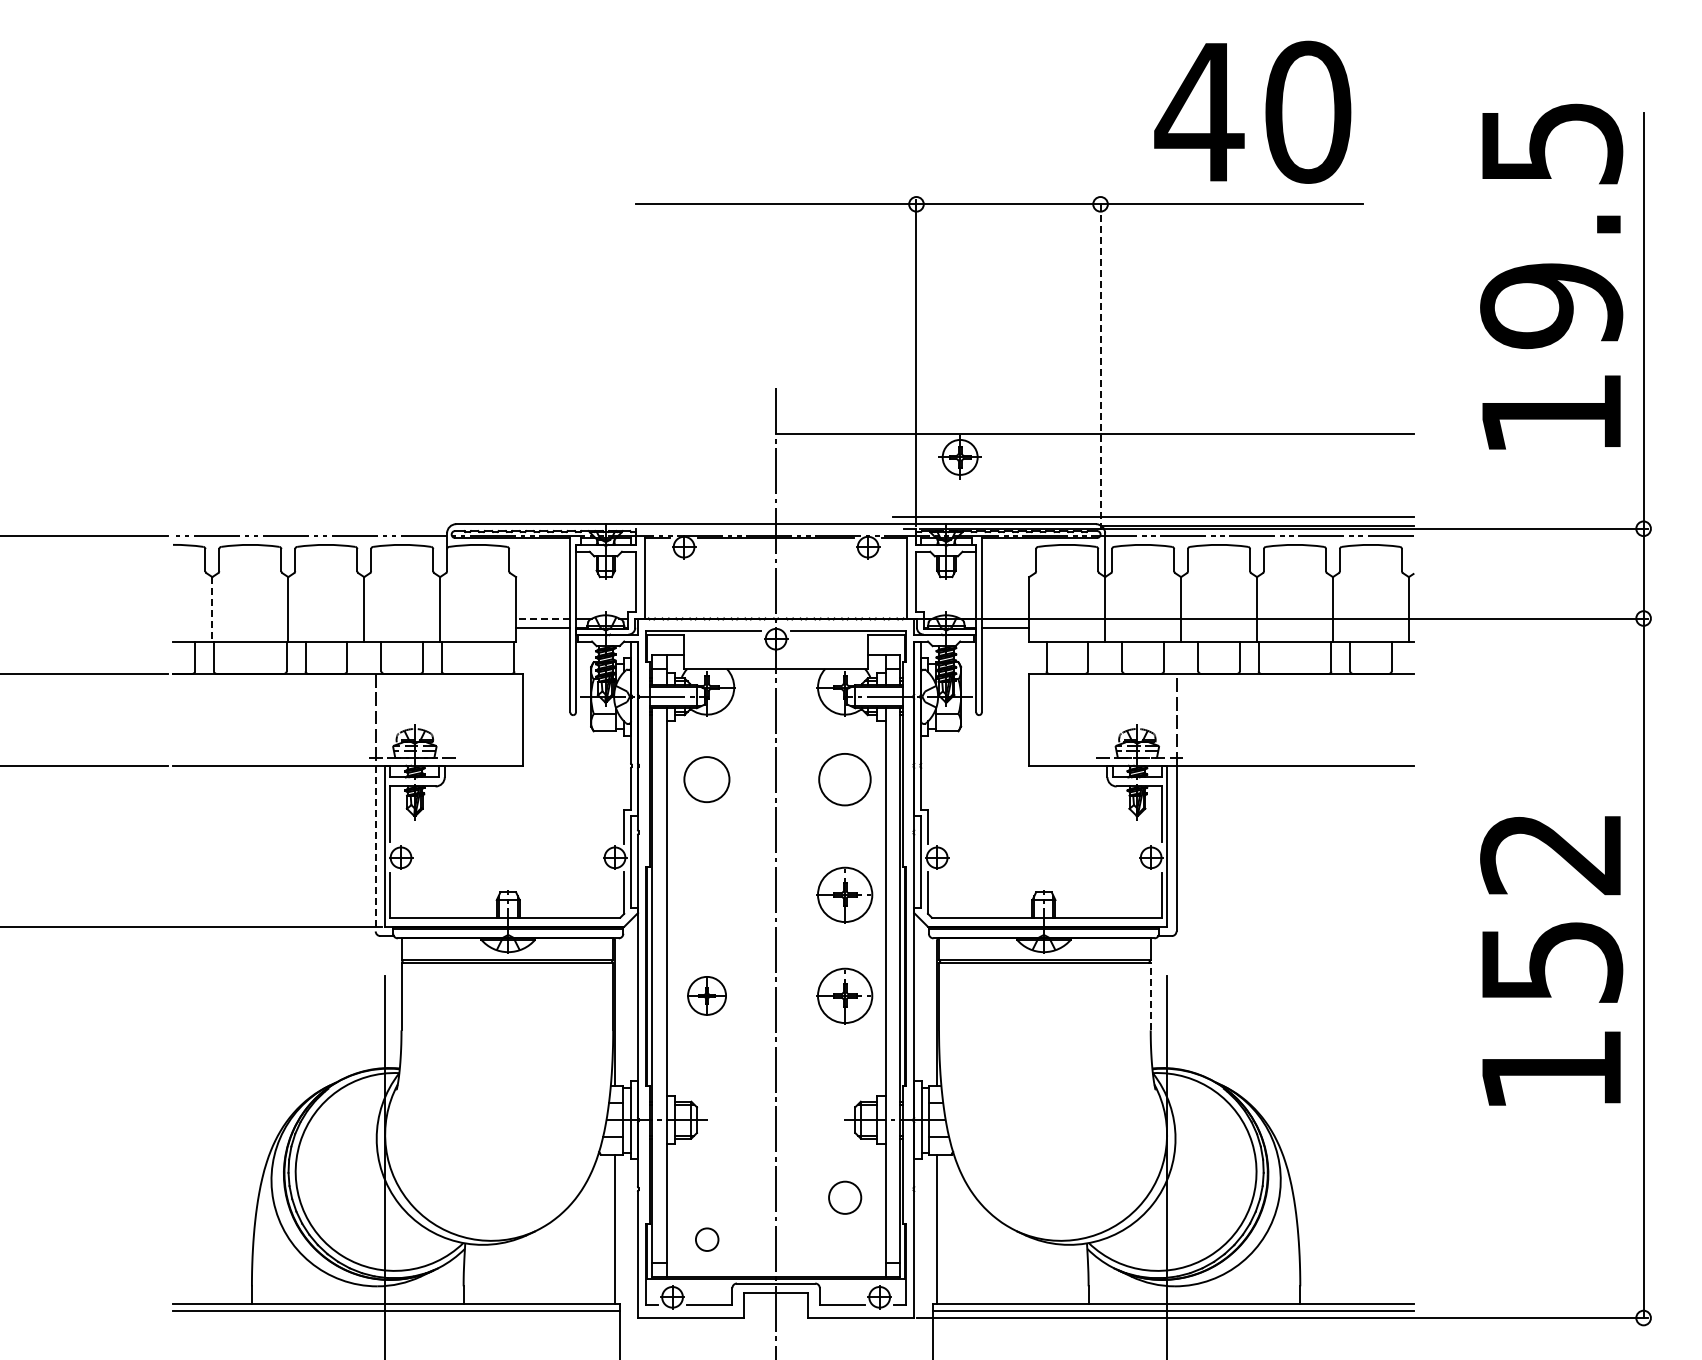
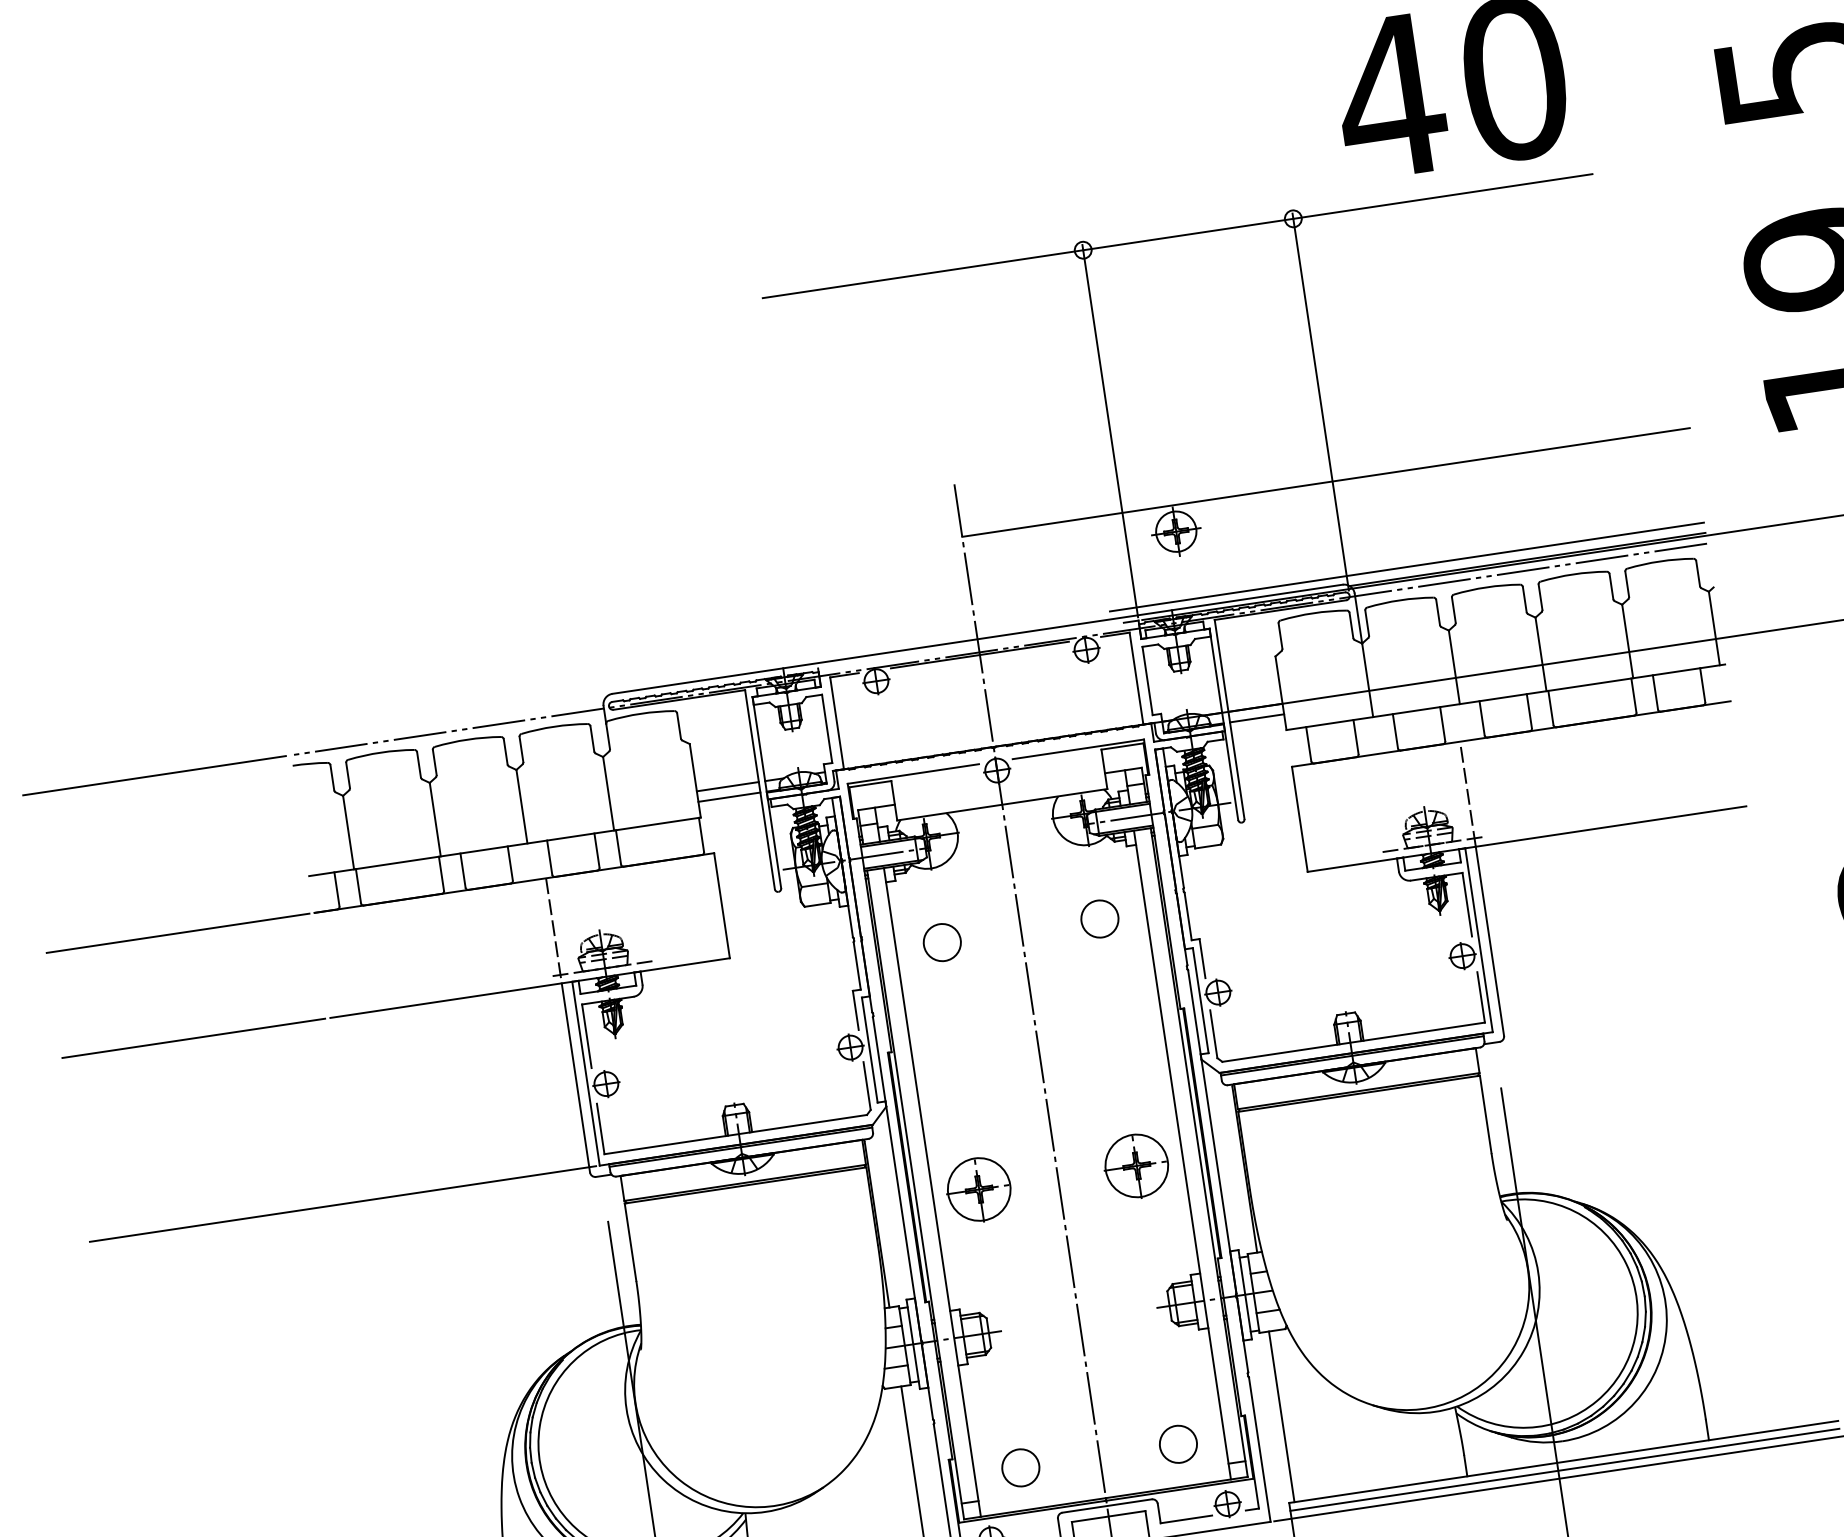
line: (1100, 364) -> (1320, 401), dashed -> solid
line: (212, 609) -> (348, 832), dashed -> solid
line: (542, 618) -> (727, 786), dashed -> solid
circle: (707, 779) -> (942, 942), size x0.71
circle: (845, 779) -> (1100, 918), size x0.62
line: (375, 848) -> (575, 1077), dashed -> solid
part: (844, 894) -> (1118, 1050), removed
part: (706, 995) -> (978, 1189), size x1.43
line: (1150, 996) -> (1485, 1114), dashed -> solid
circle: (845, 1197) -> (1178, 1443), moved
circle: (707, 1239) -> (1021, 1467), size x1.43

